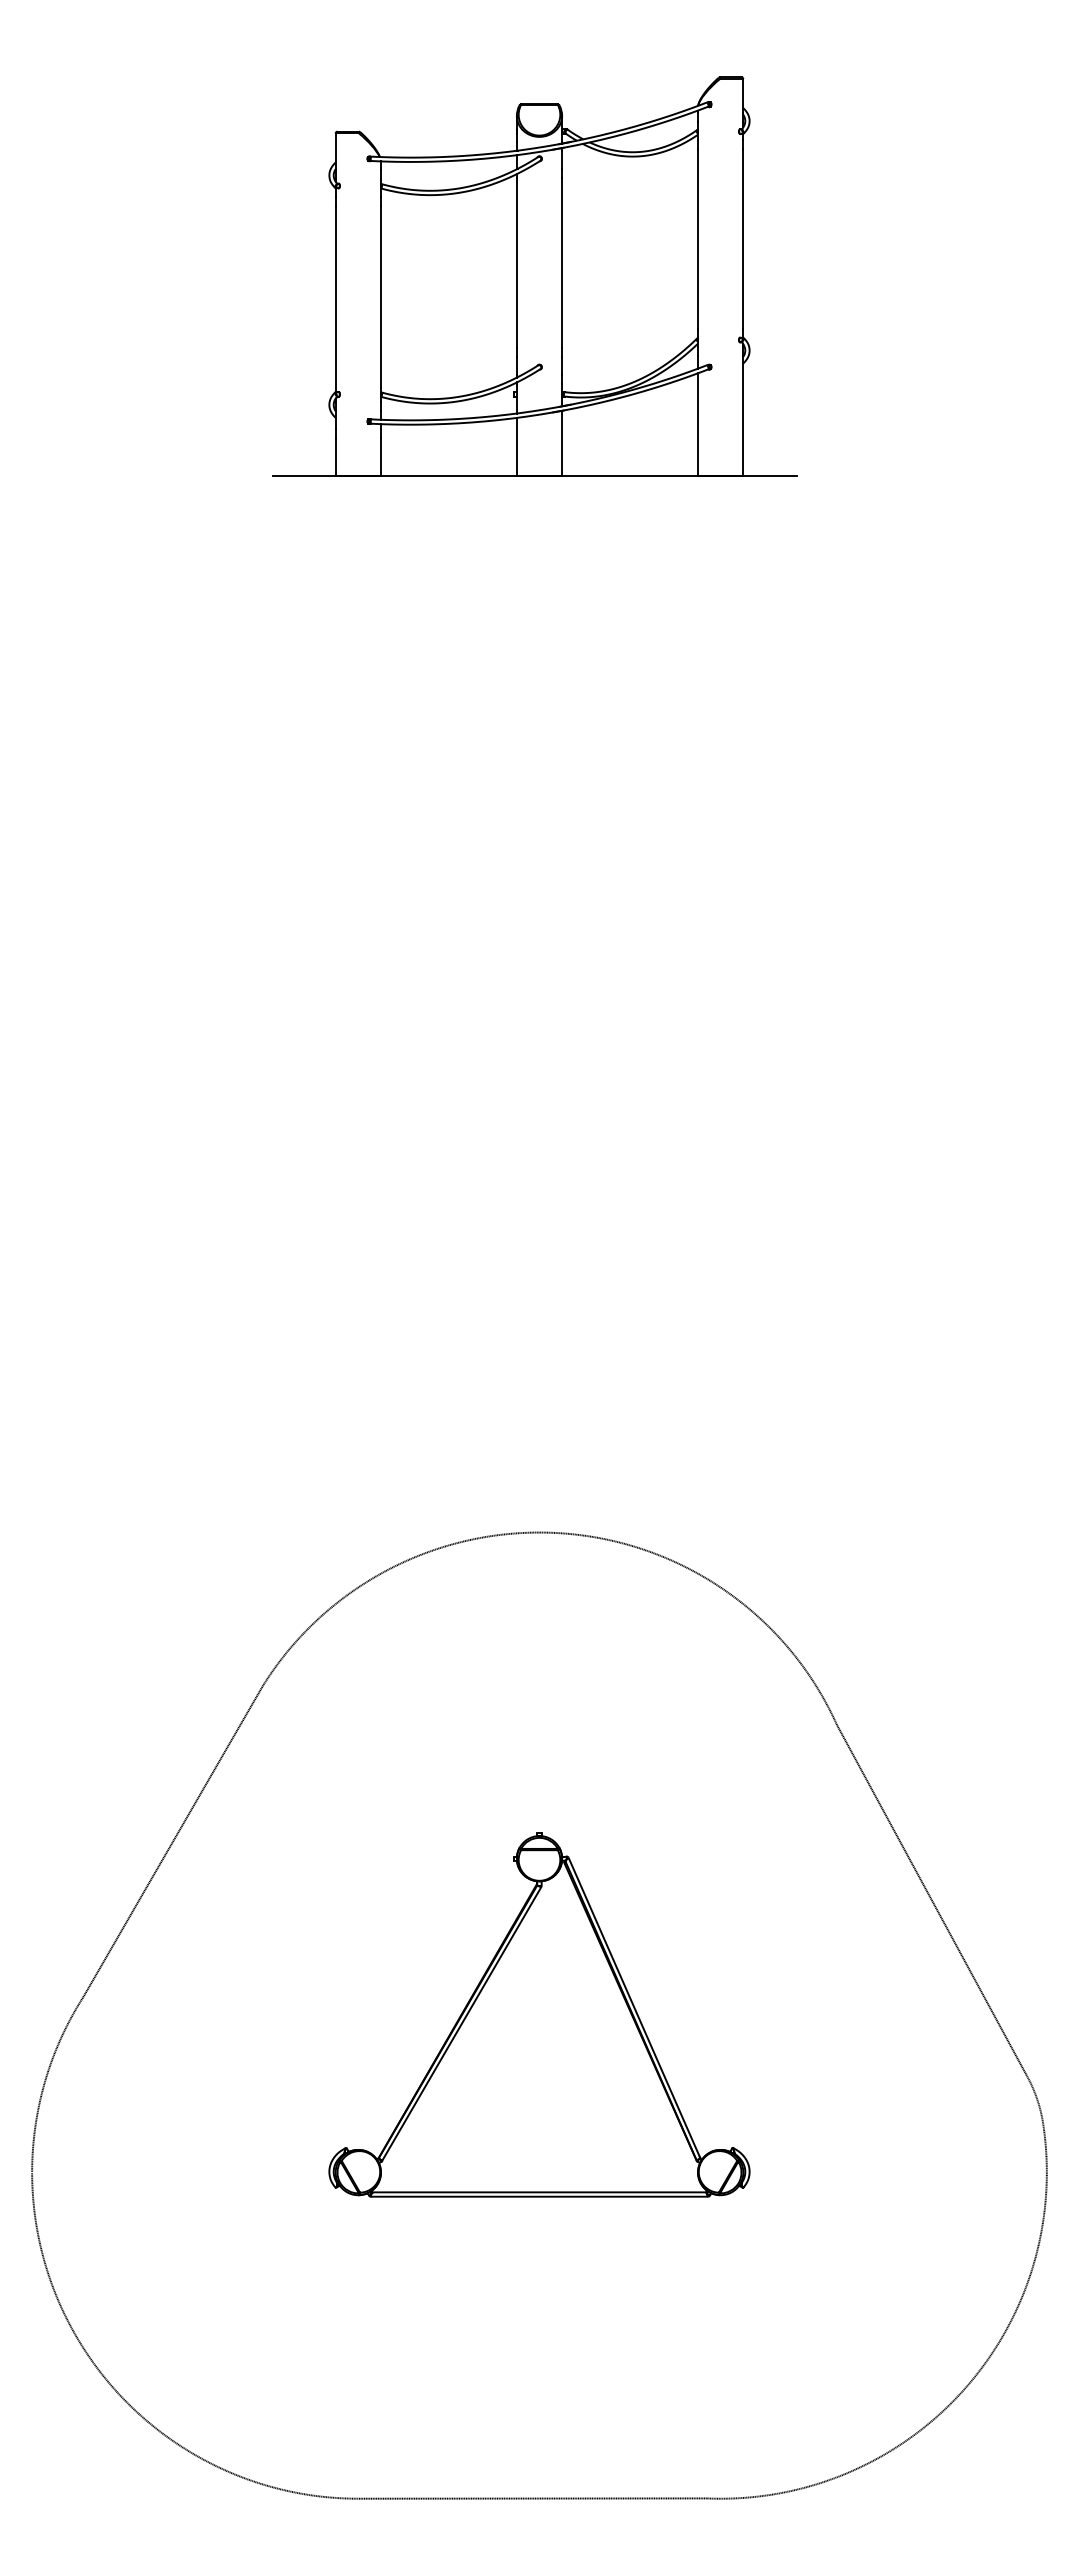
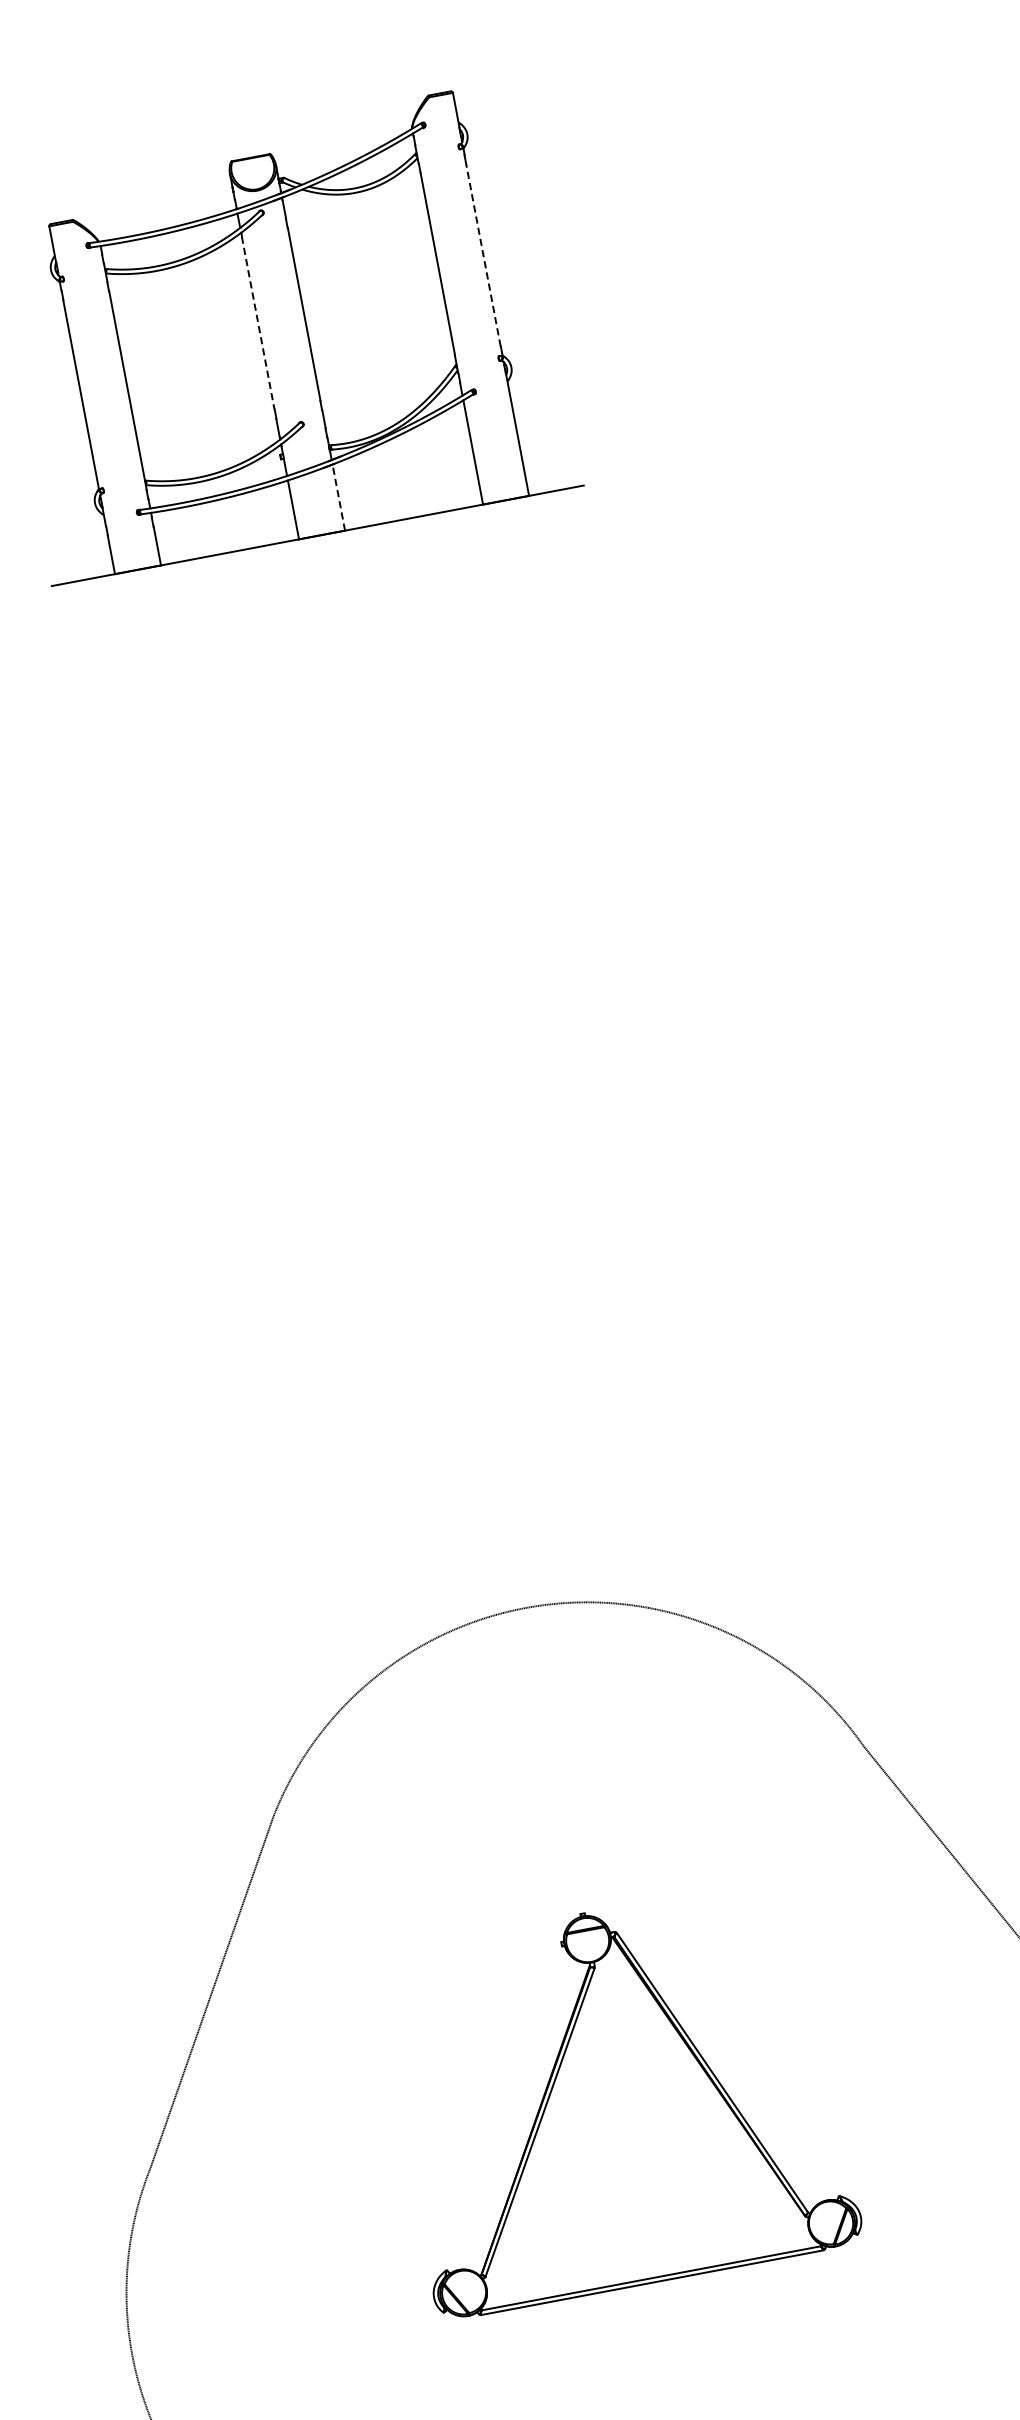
line: (743, 239) -> (483, 255), solid -> dashed
line: (516, 263) -> (257, 323), solid -> dashed
line: (562, 443) -> (339, 497), solid -> dashed

